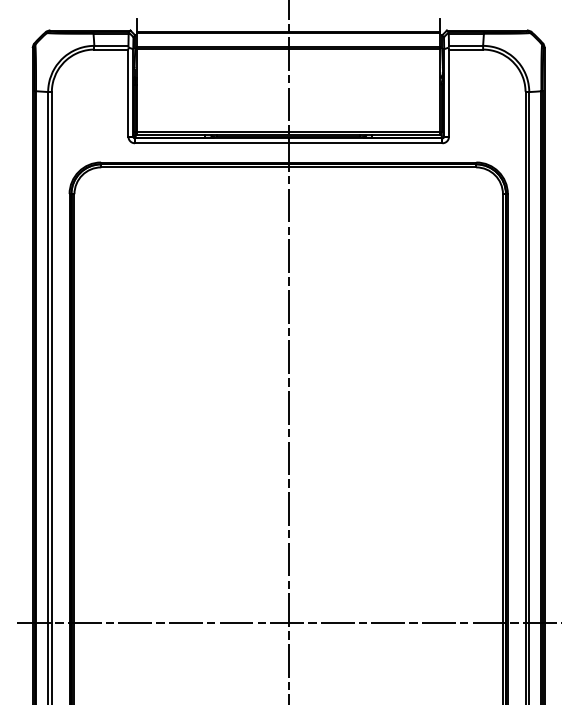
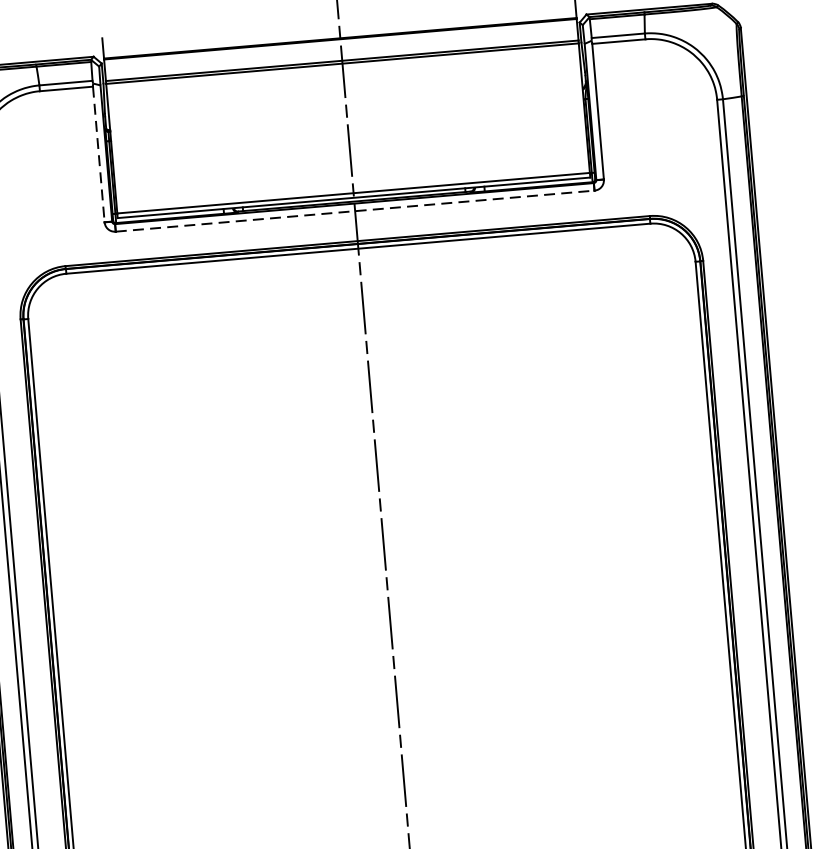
line: (128, 93) -> (98, 155), solid -> dashed
line: (288, 143) -> (354, 211), solid -> dashed

